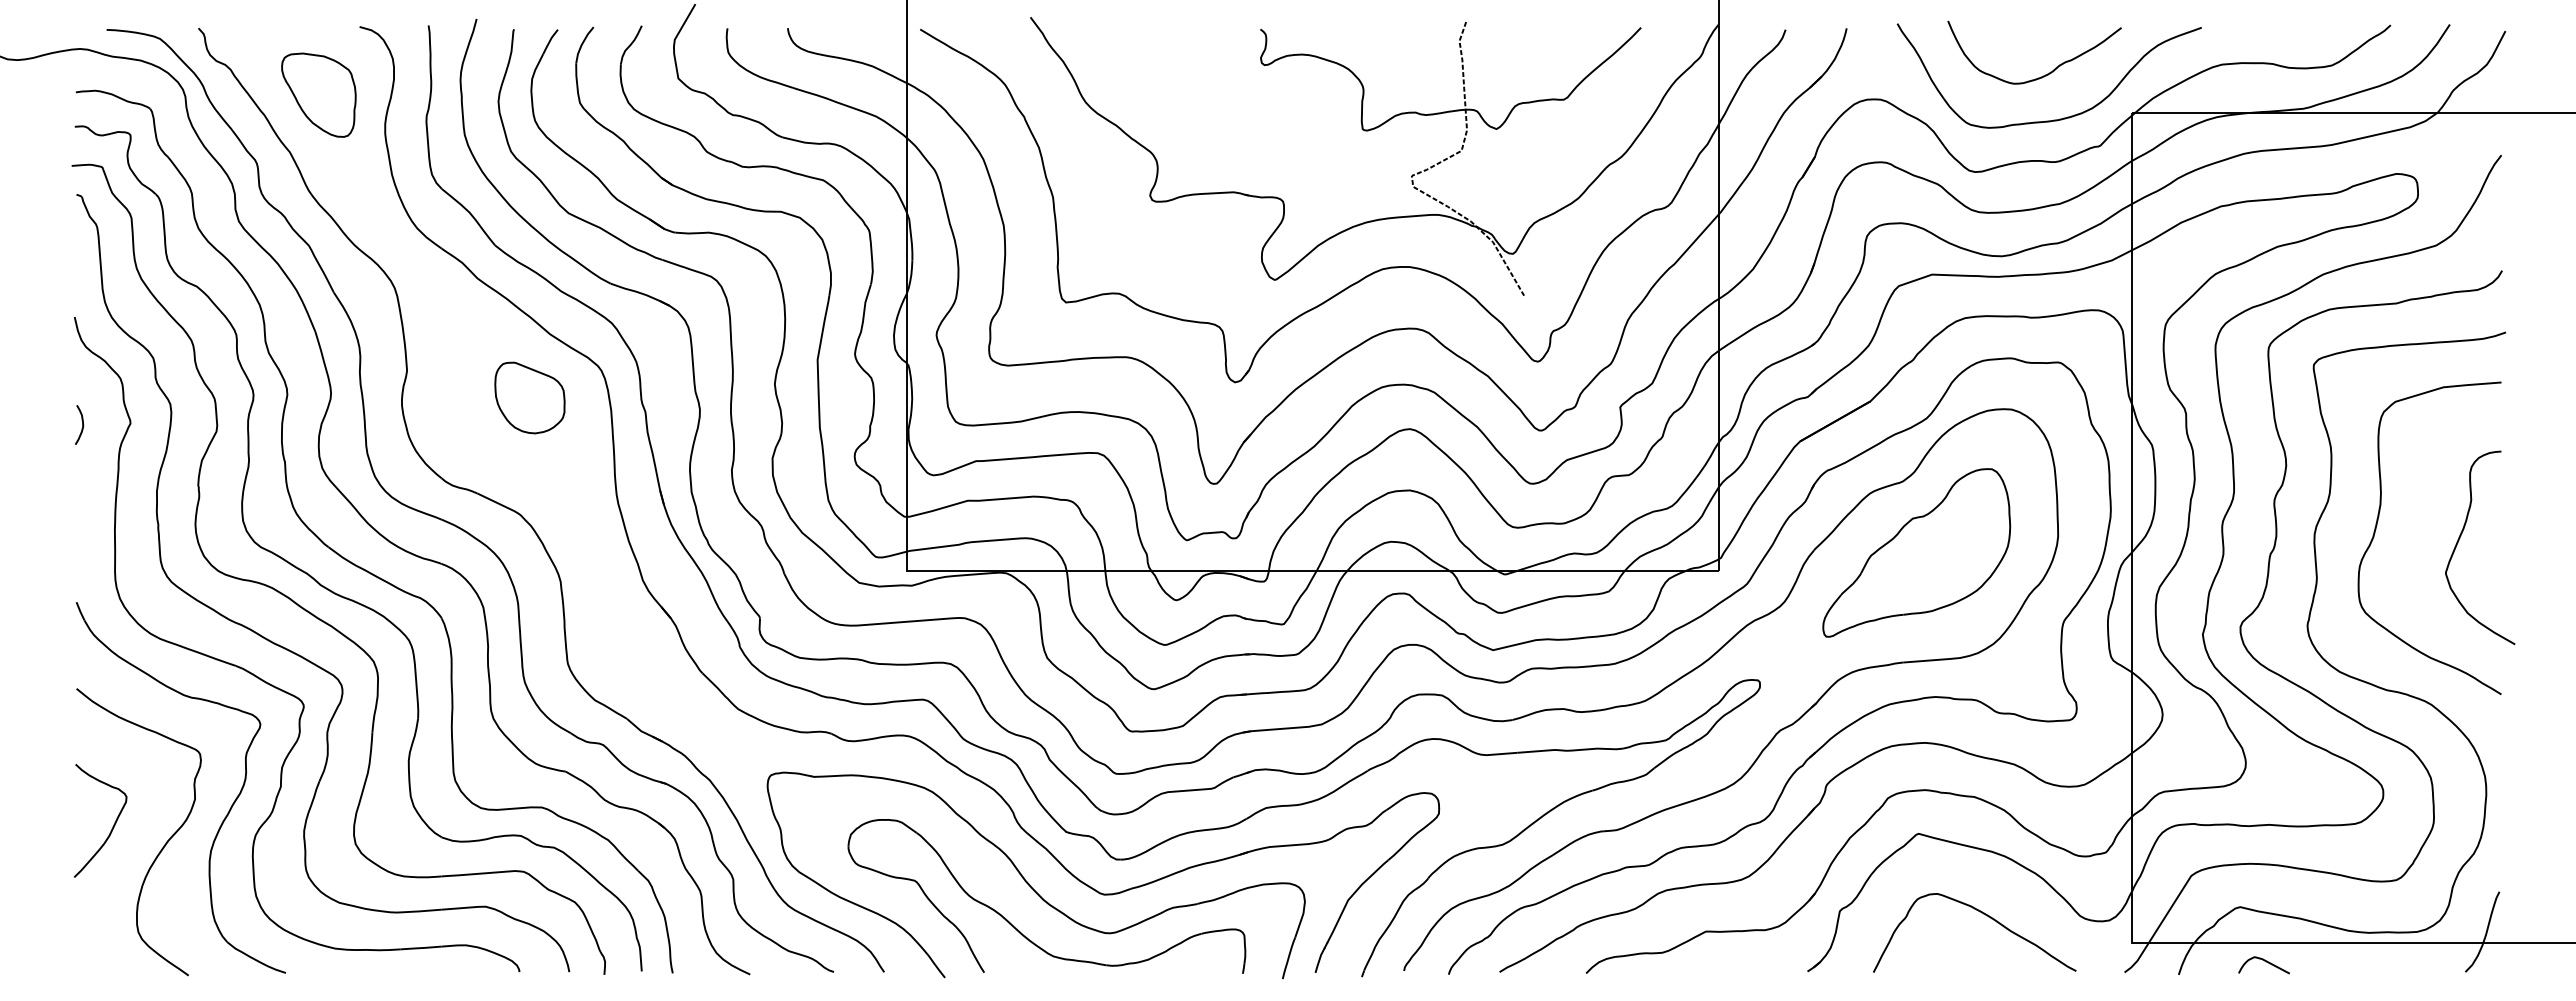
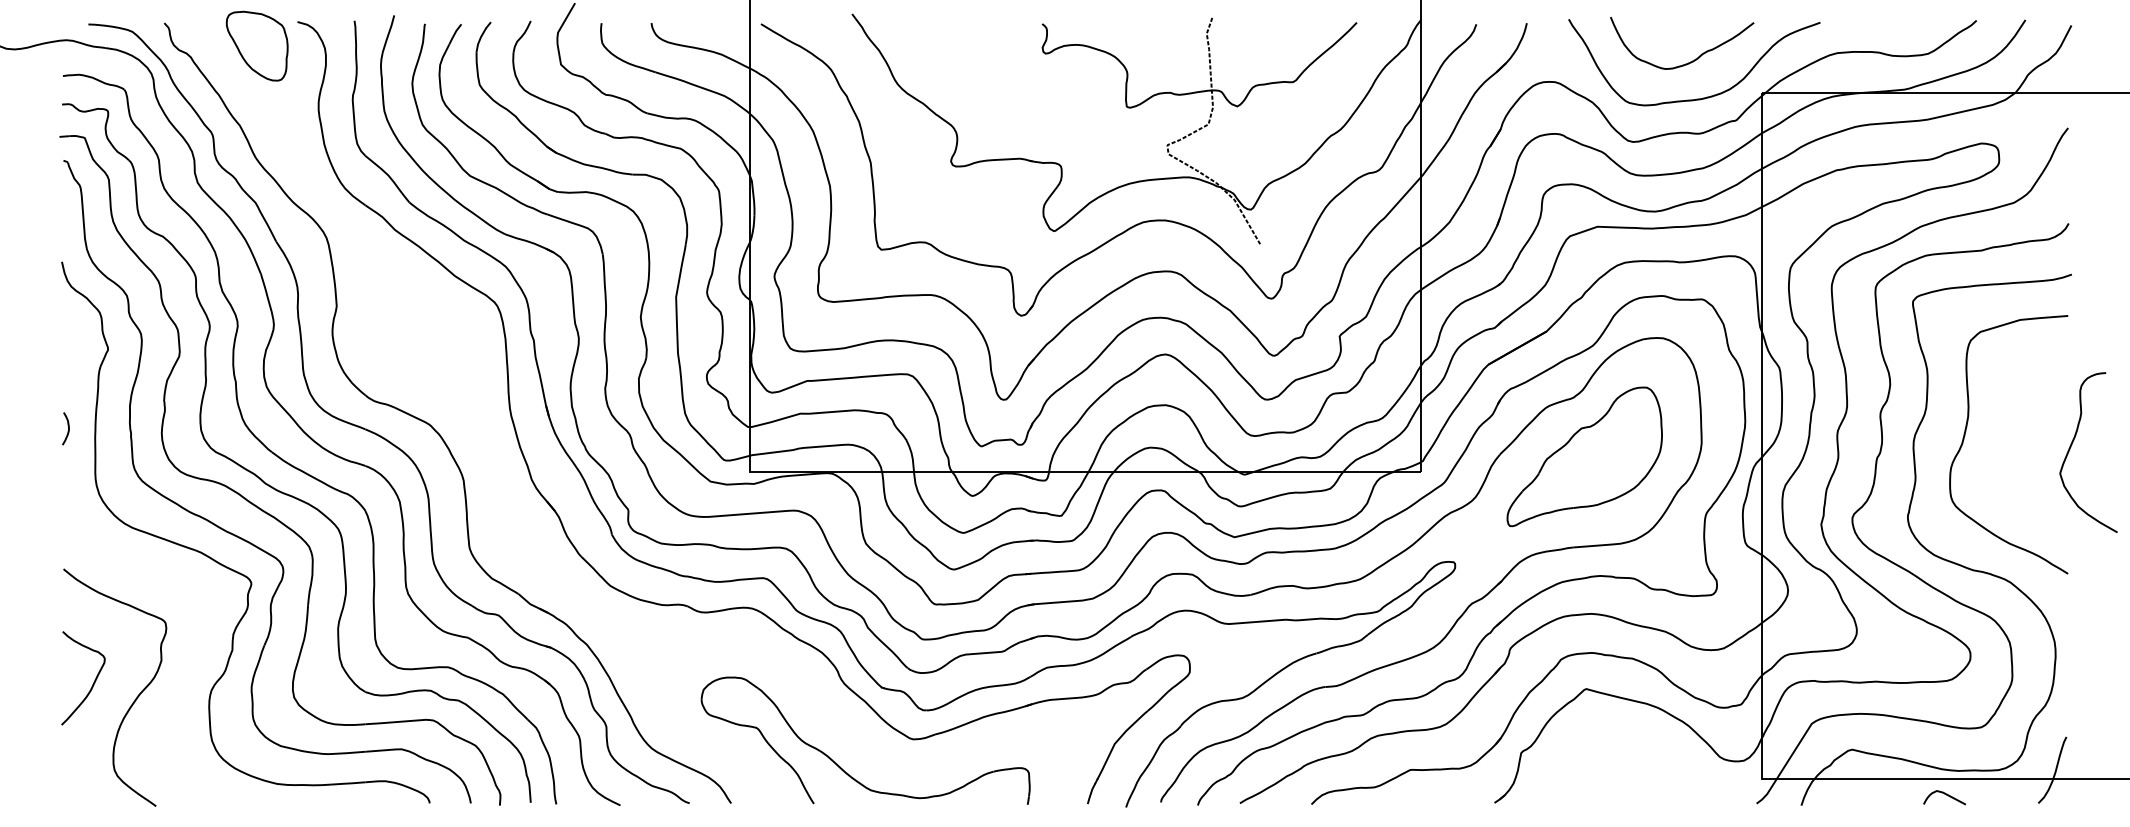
part: (318, 94) -> (256, 45), moved
part: (529, 397) -> (437, 328), removed
curve: (82, 424) -> (68, 428), moved
curve: (2460, 538) -> (2072, 444), moved
part: (228, 810) -> (189, 669), removed
part: (1028, 882) -> (850, 729), removed
curve: (1983, 914) -> (1639, 755), removed
curve: (2264, 961) -> (1945, 794), moved

